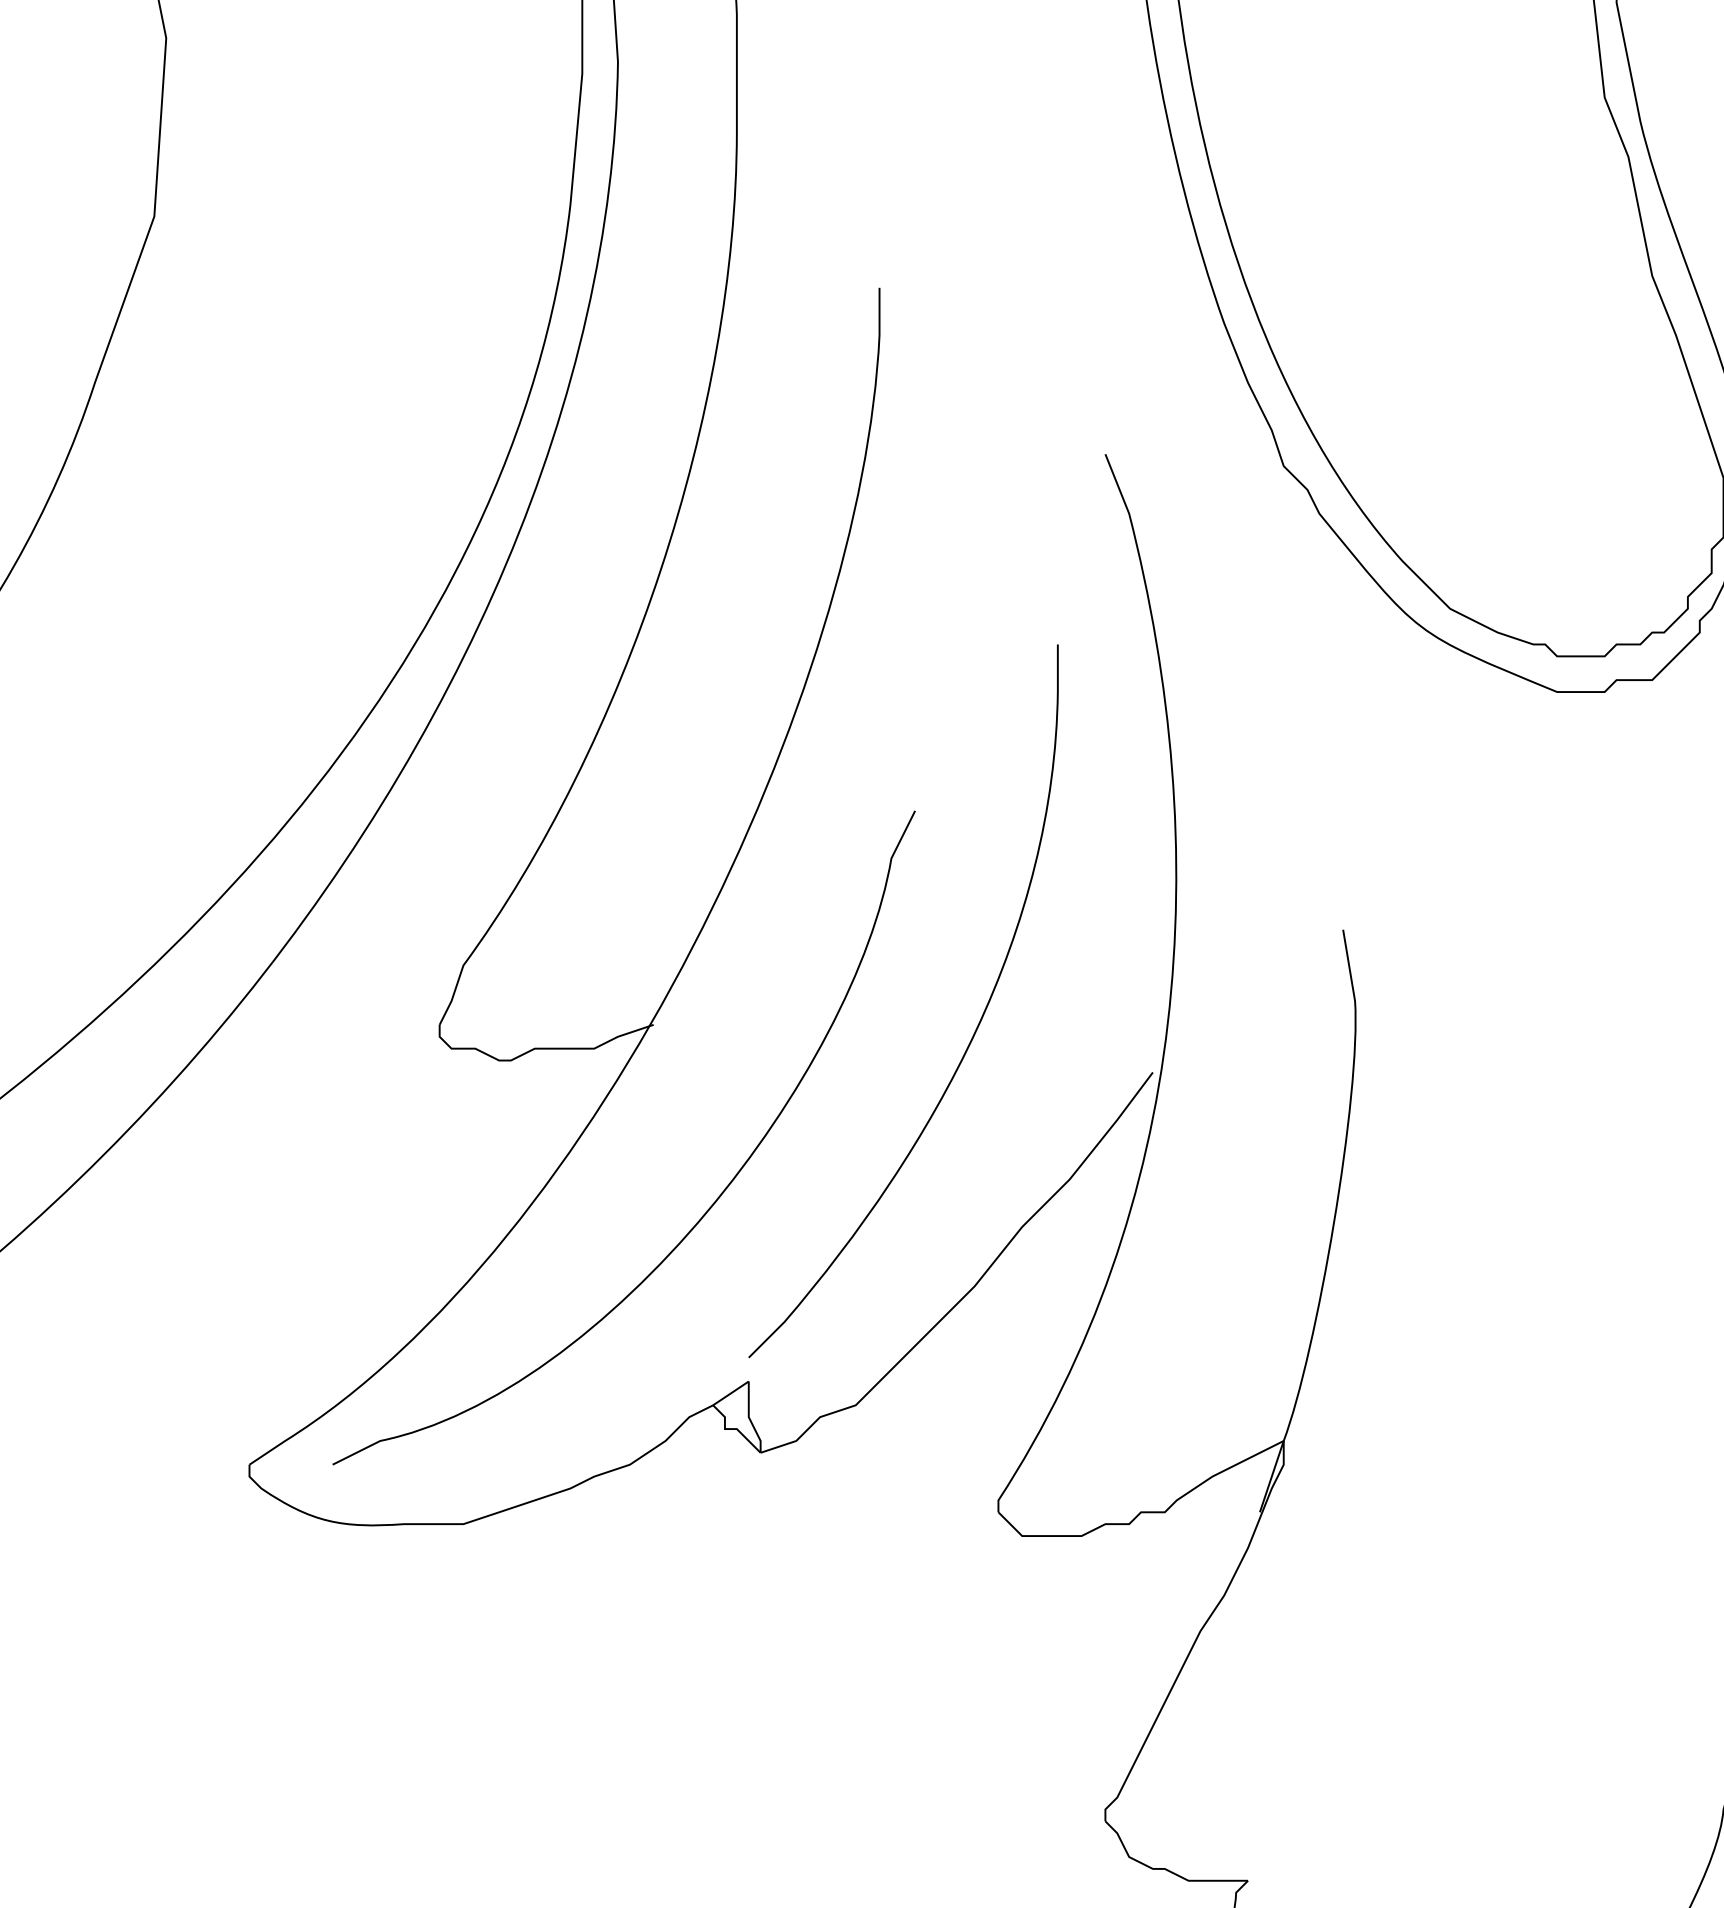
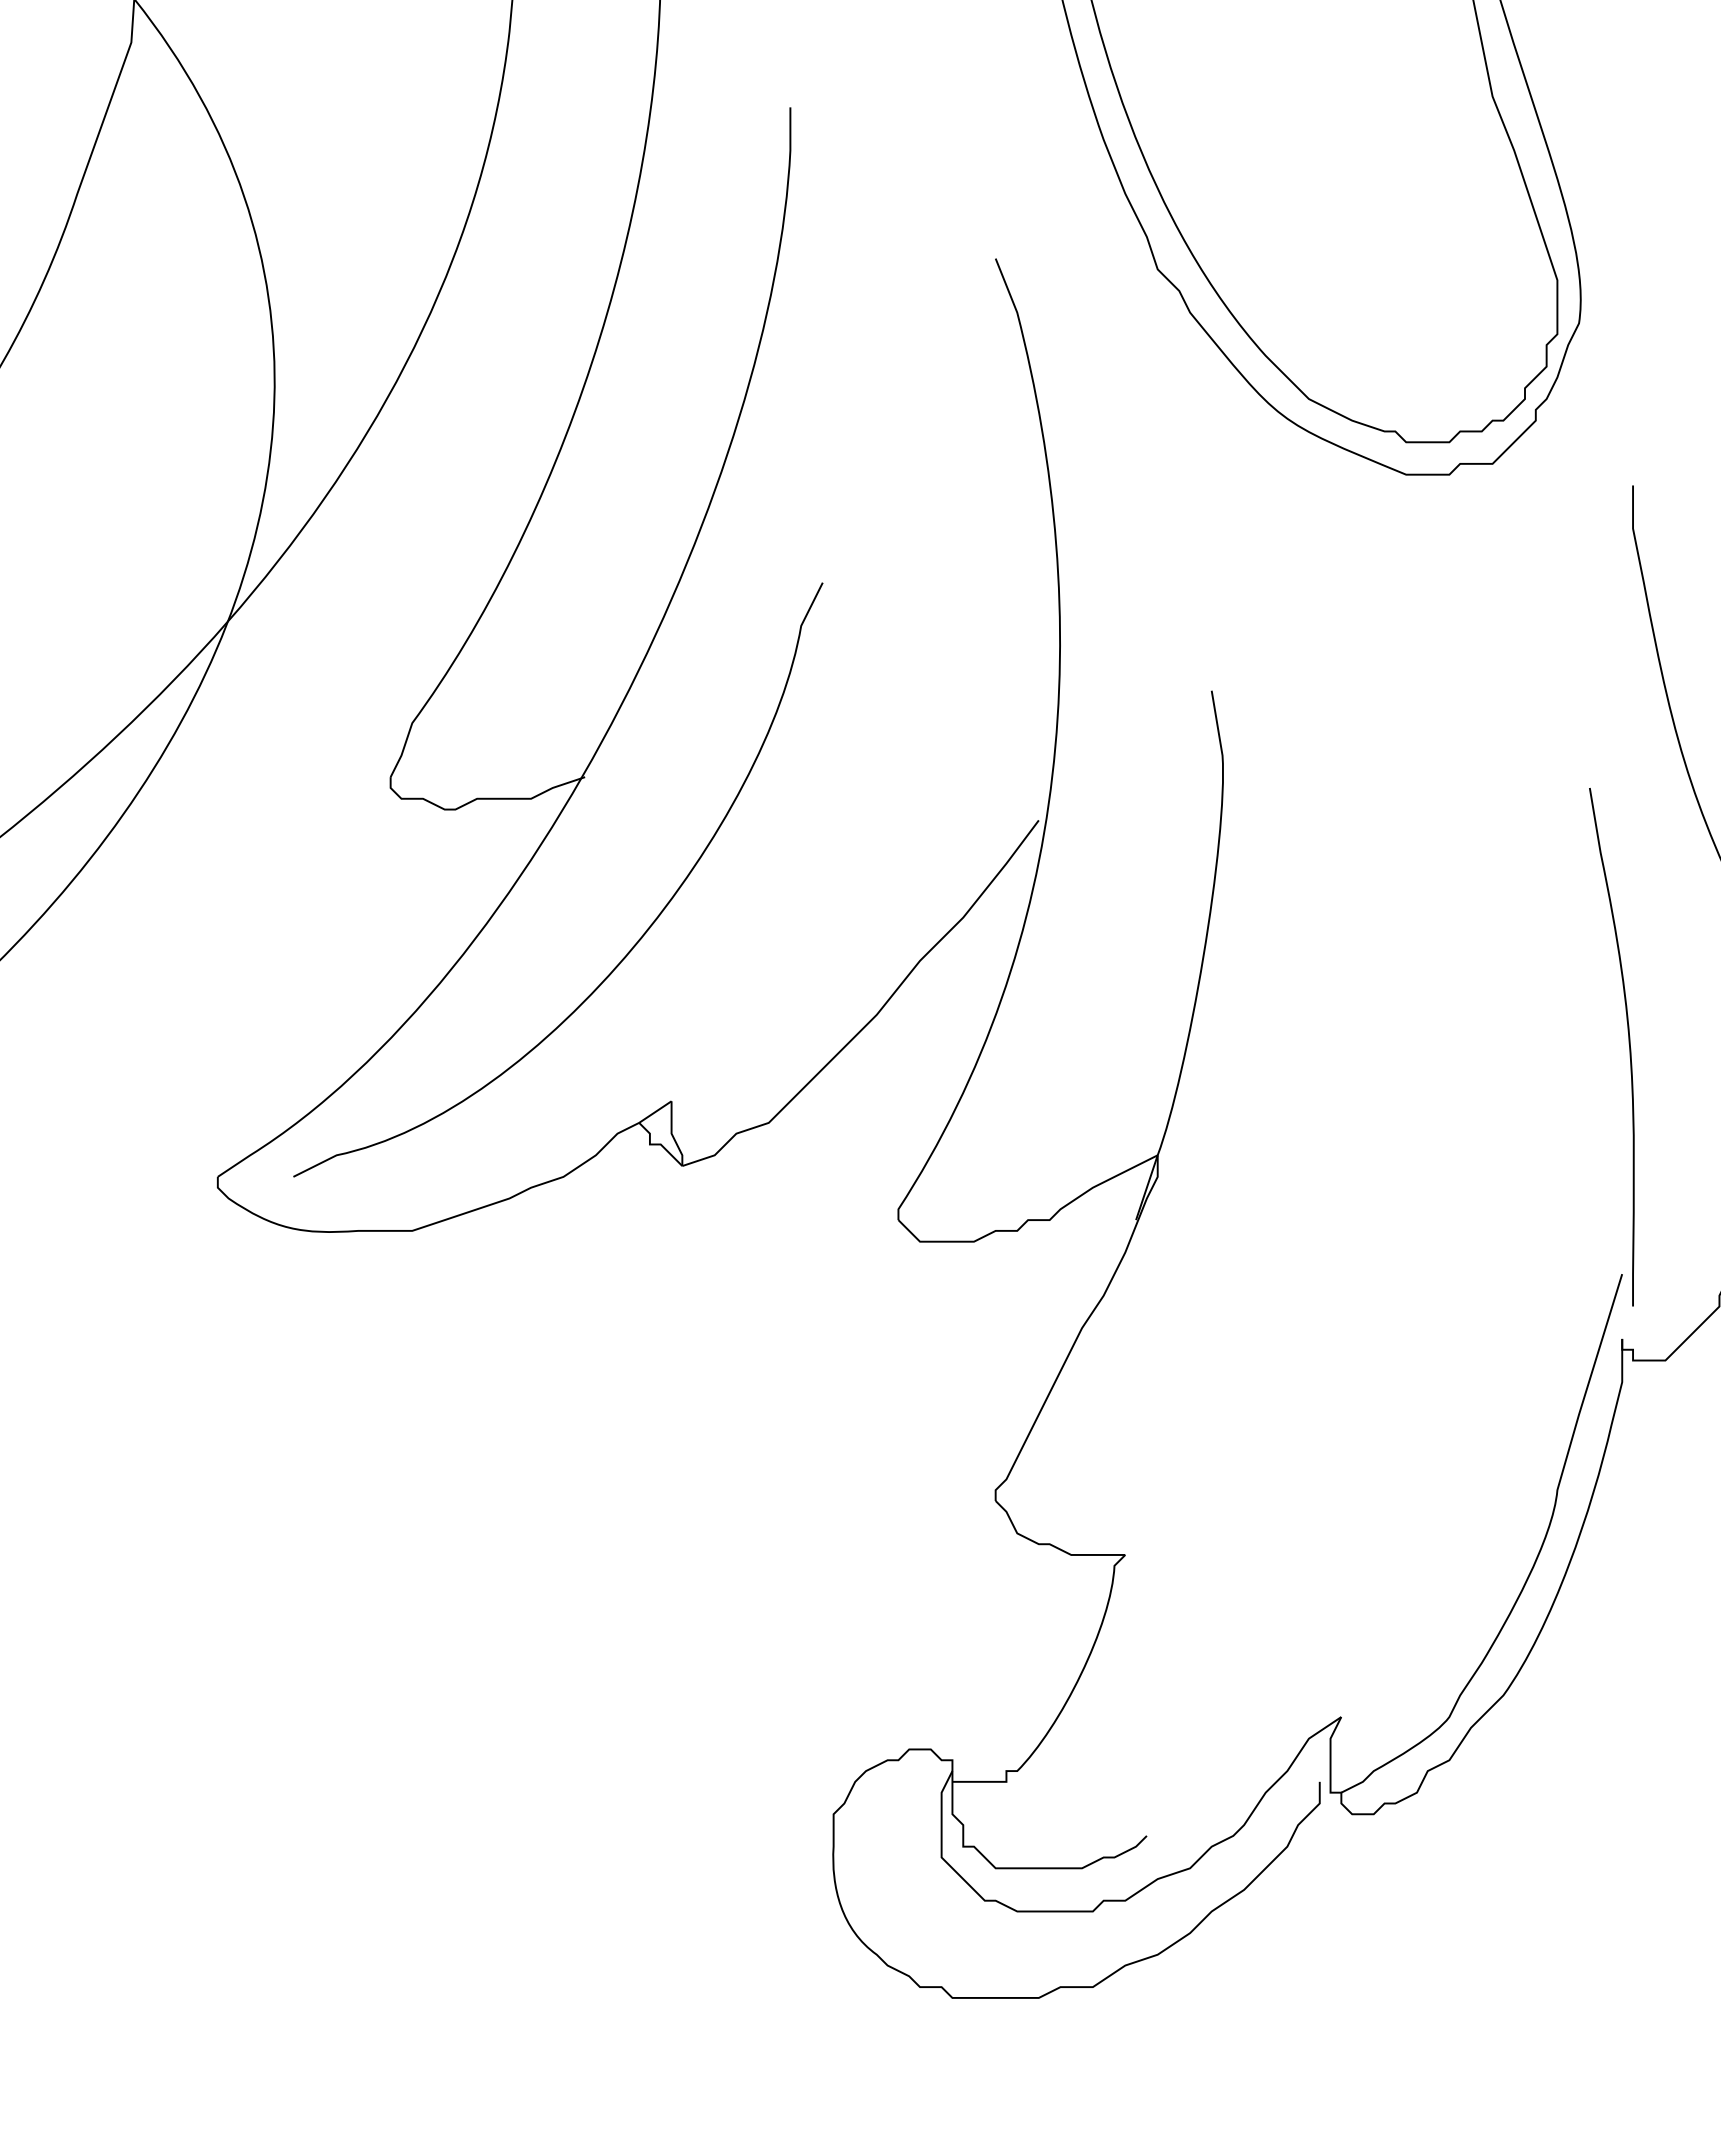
curve: (972, 1036) -> (874, 787), removed

